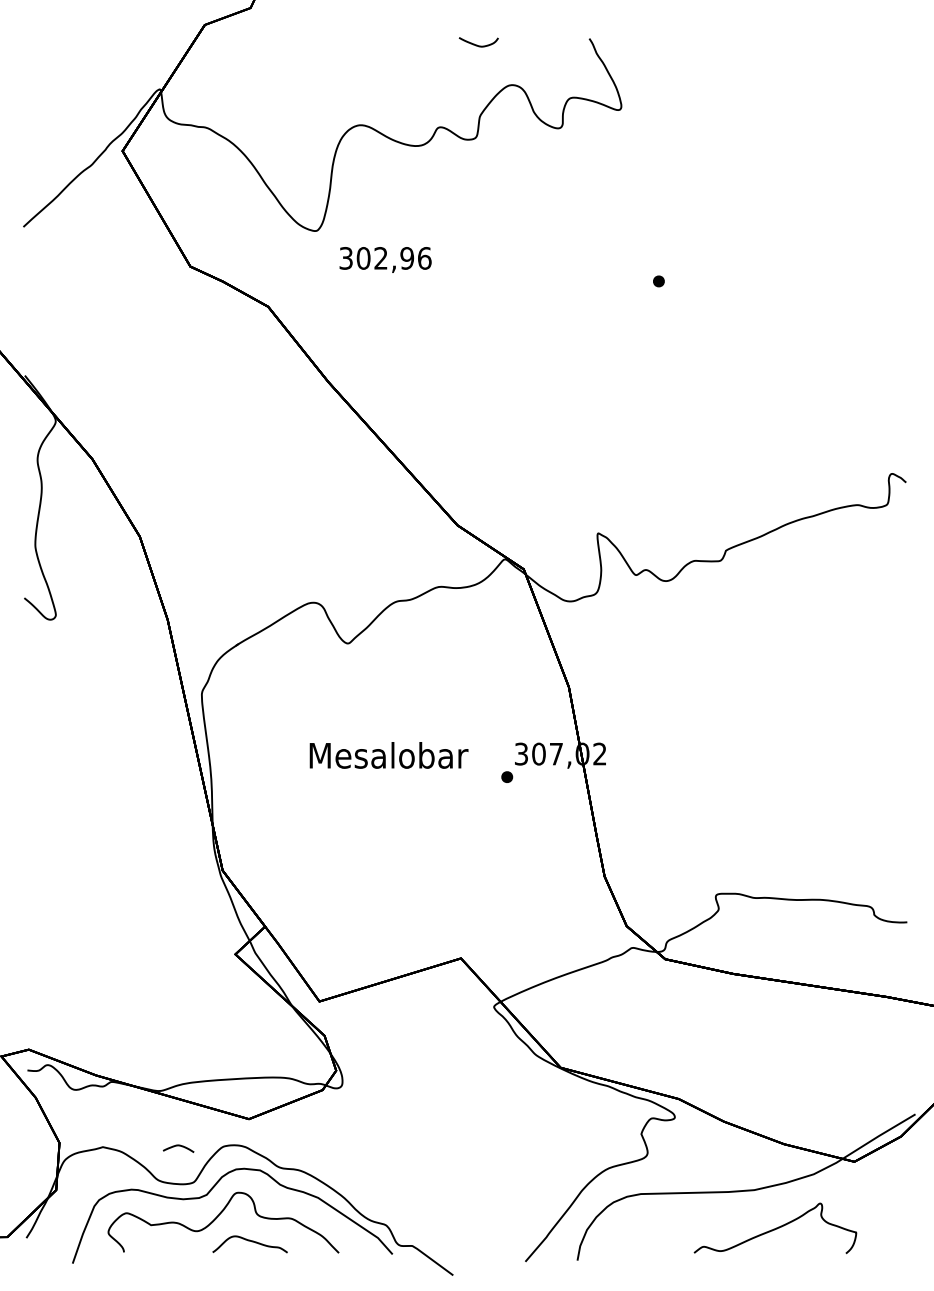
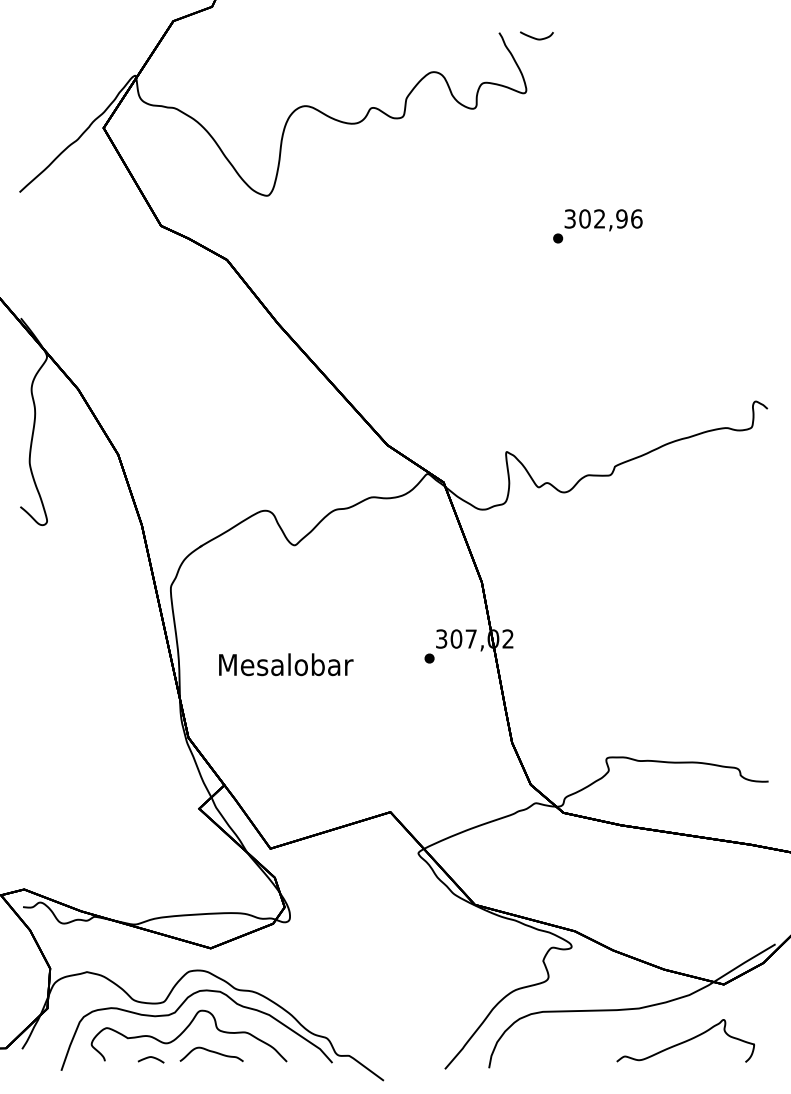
curve: (477, 44) -> (535, 37), moved
text: (385, 259) -> (603, 219), moved
text: (388, 755) -> (285, 664), moved
curve: (178, 1146) -> (151, 1057), moved
curve: (775, 1228) -> (685, 1041), moved

